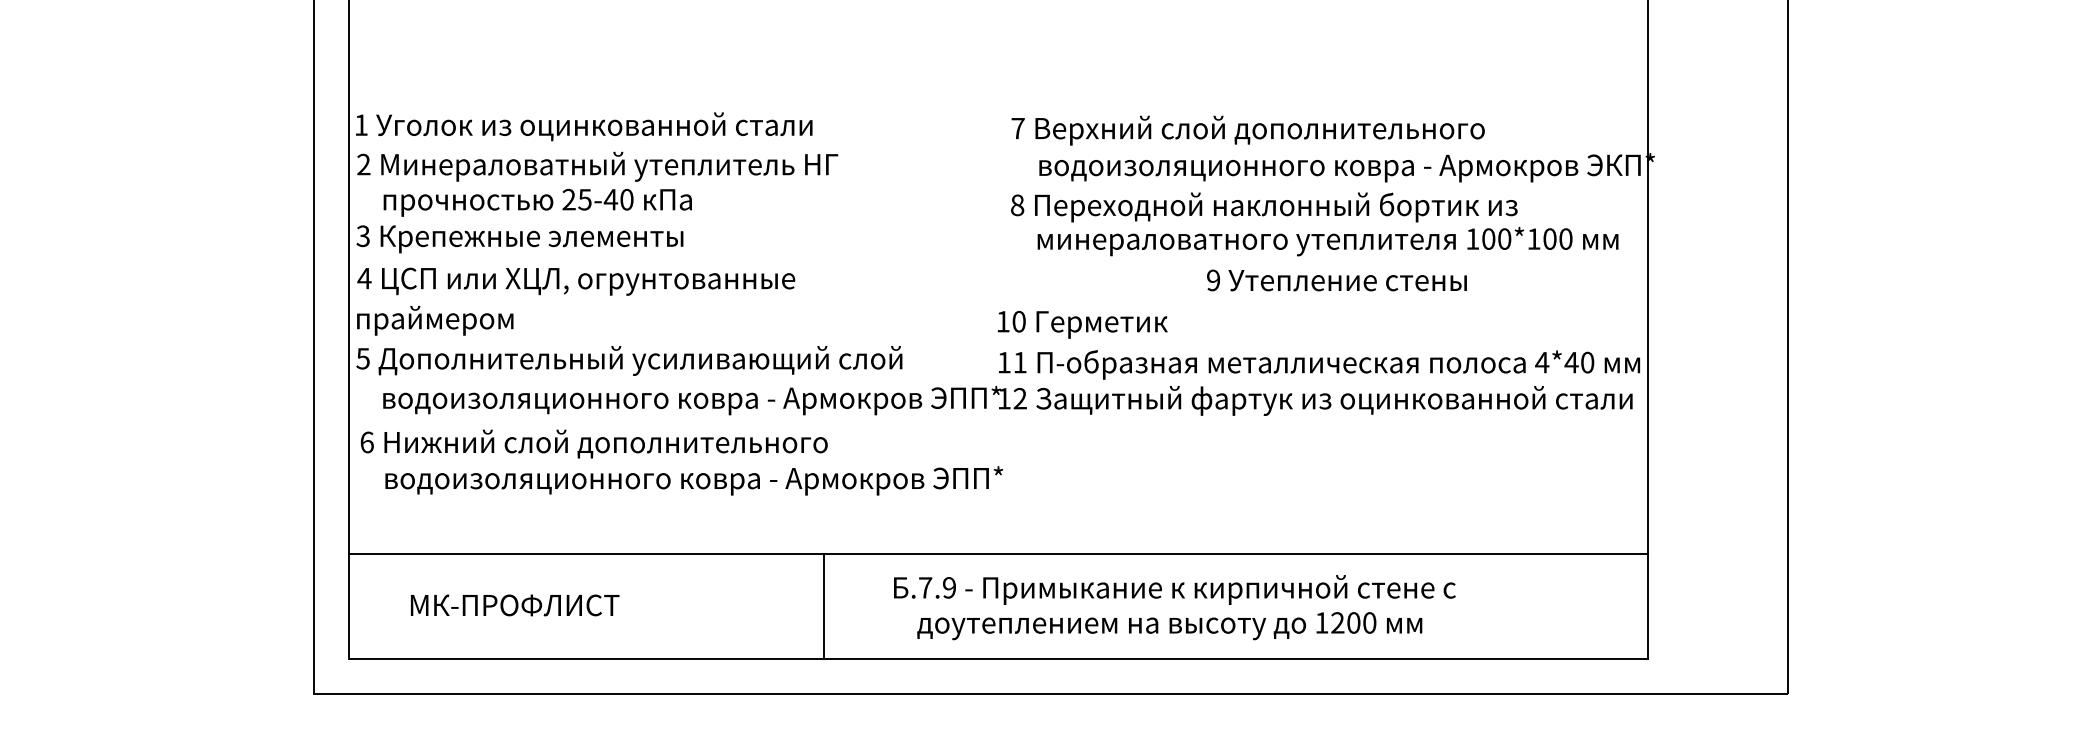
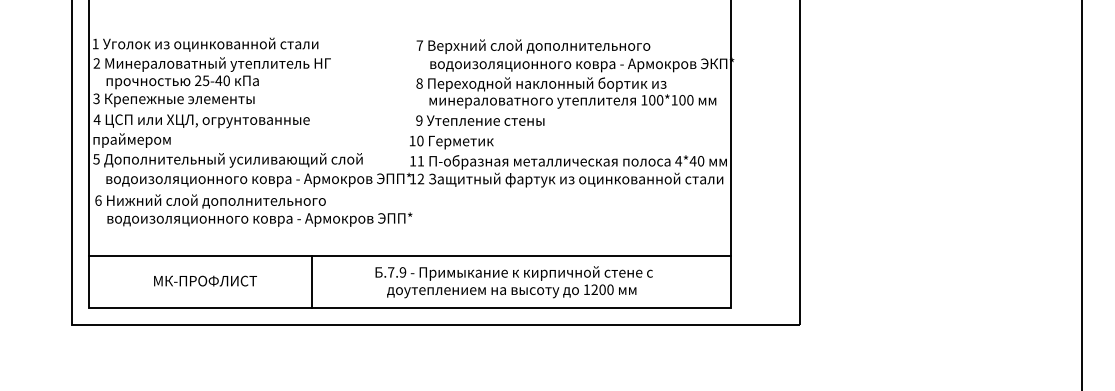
text: (1337, 280) -> (480, 120), moved
text: (515, 604) -> (205, 280), moved
line: (824, 606) -> (312, 281), moved
text: (1173, 608) -> (513, 282), moved

